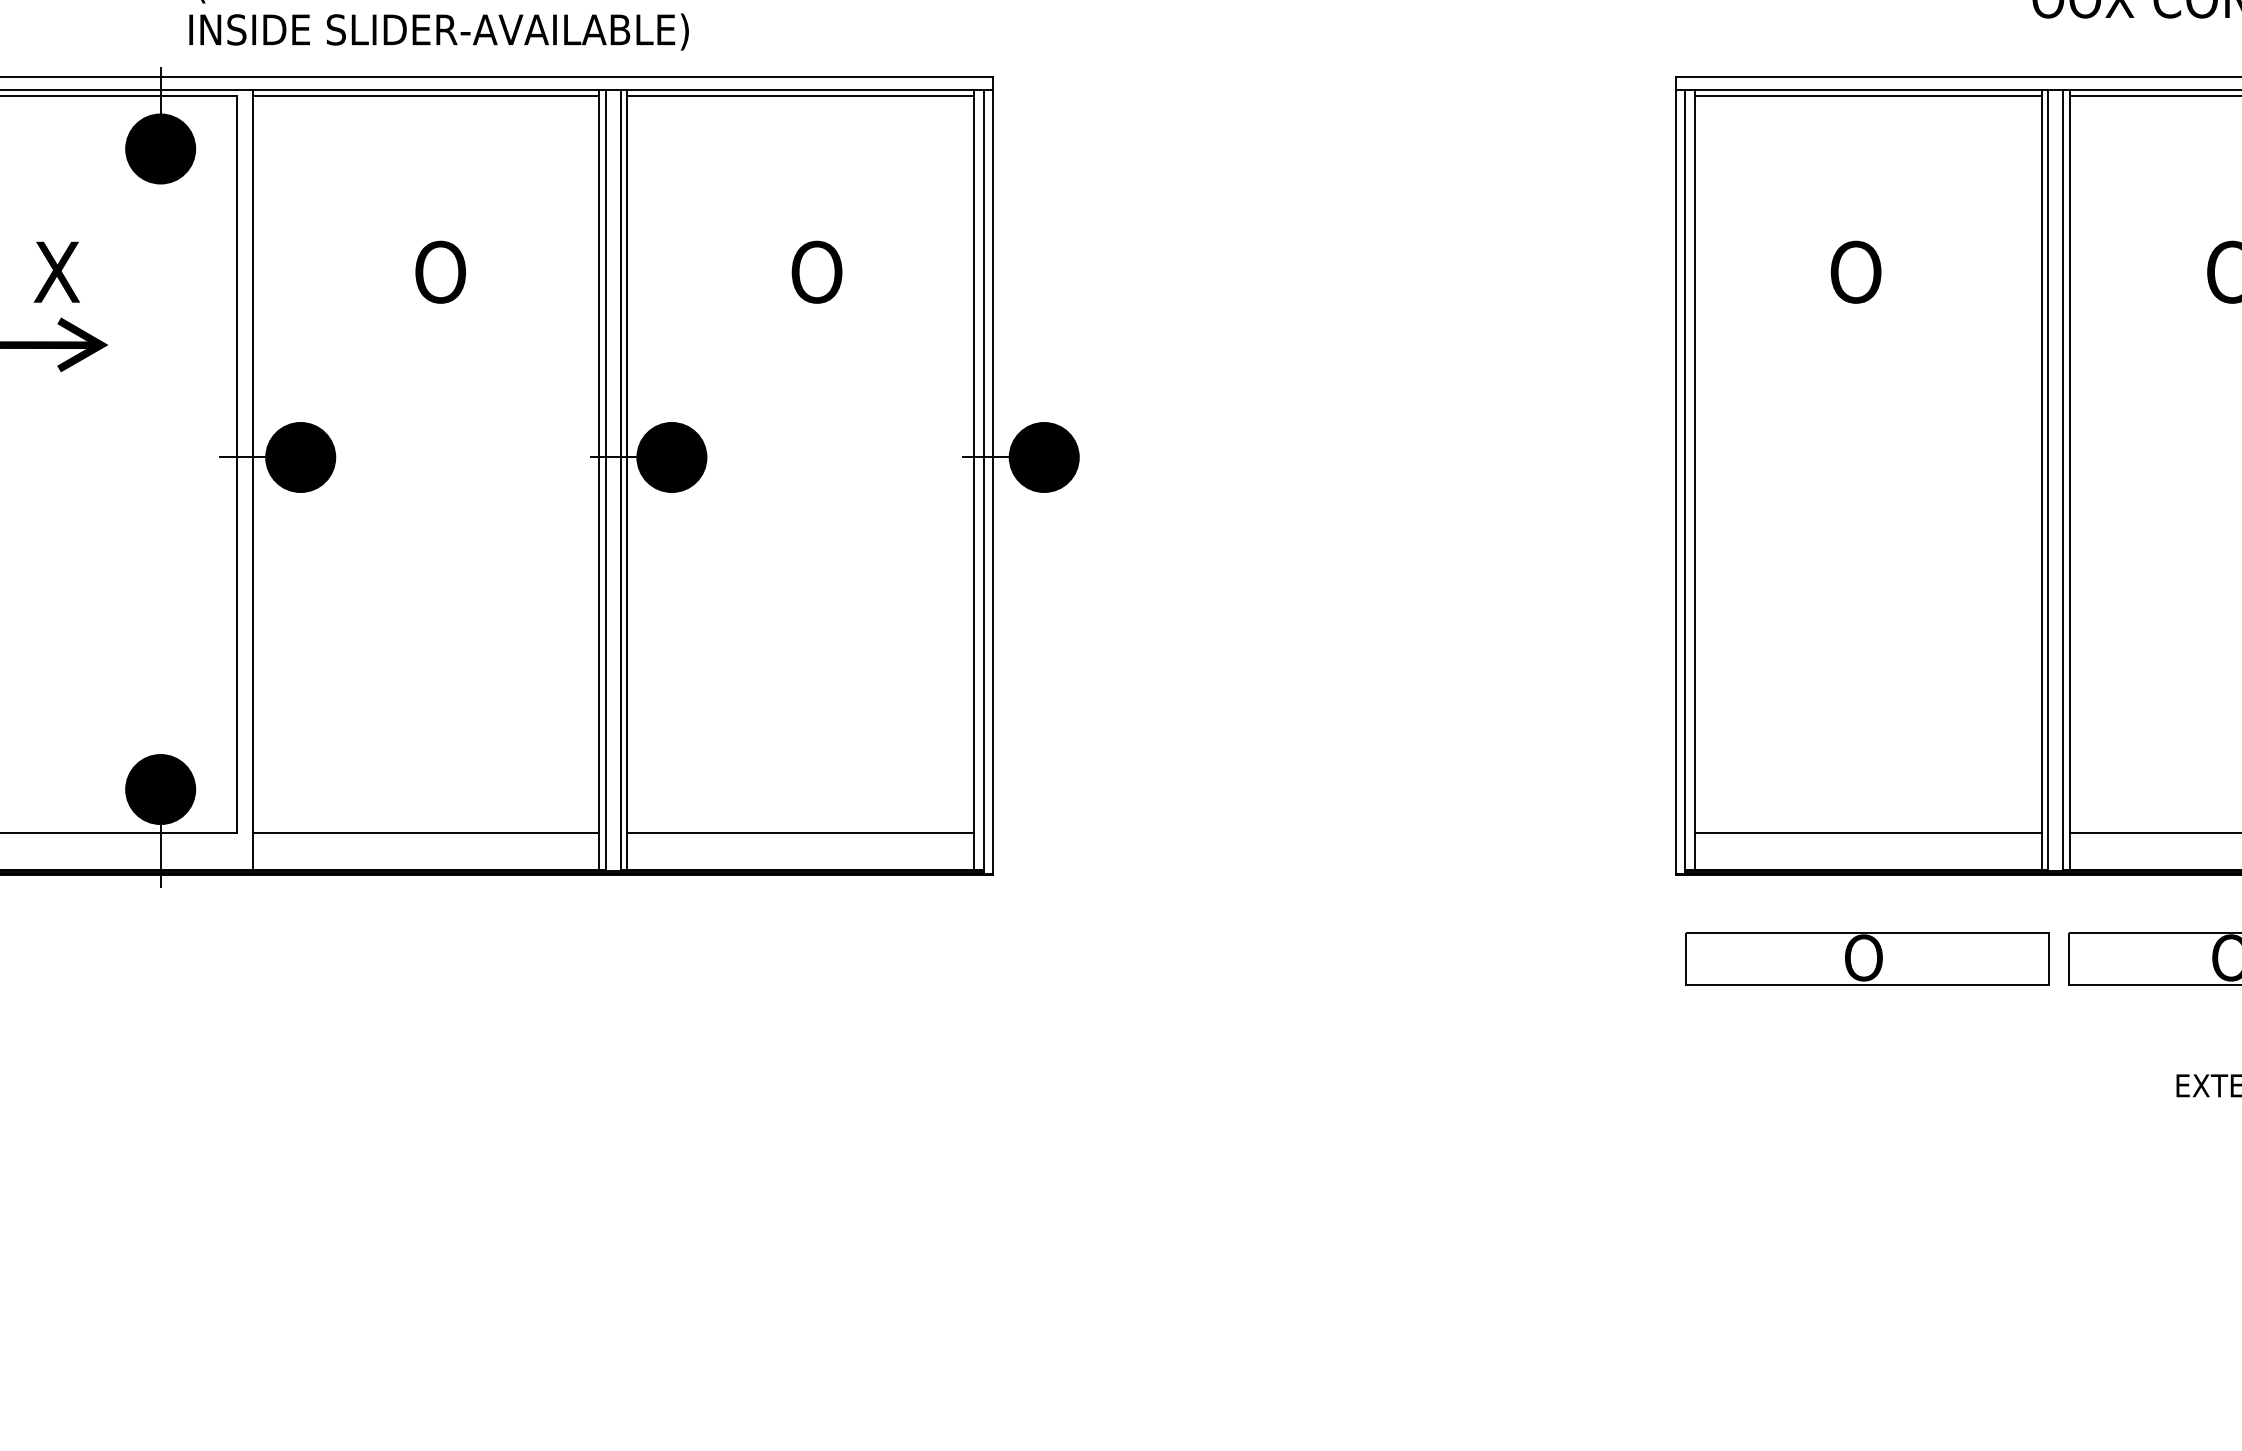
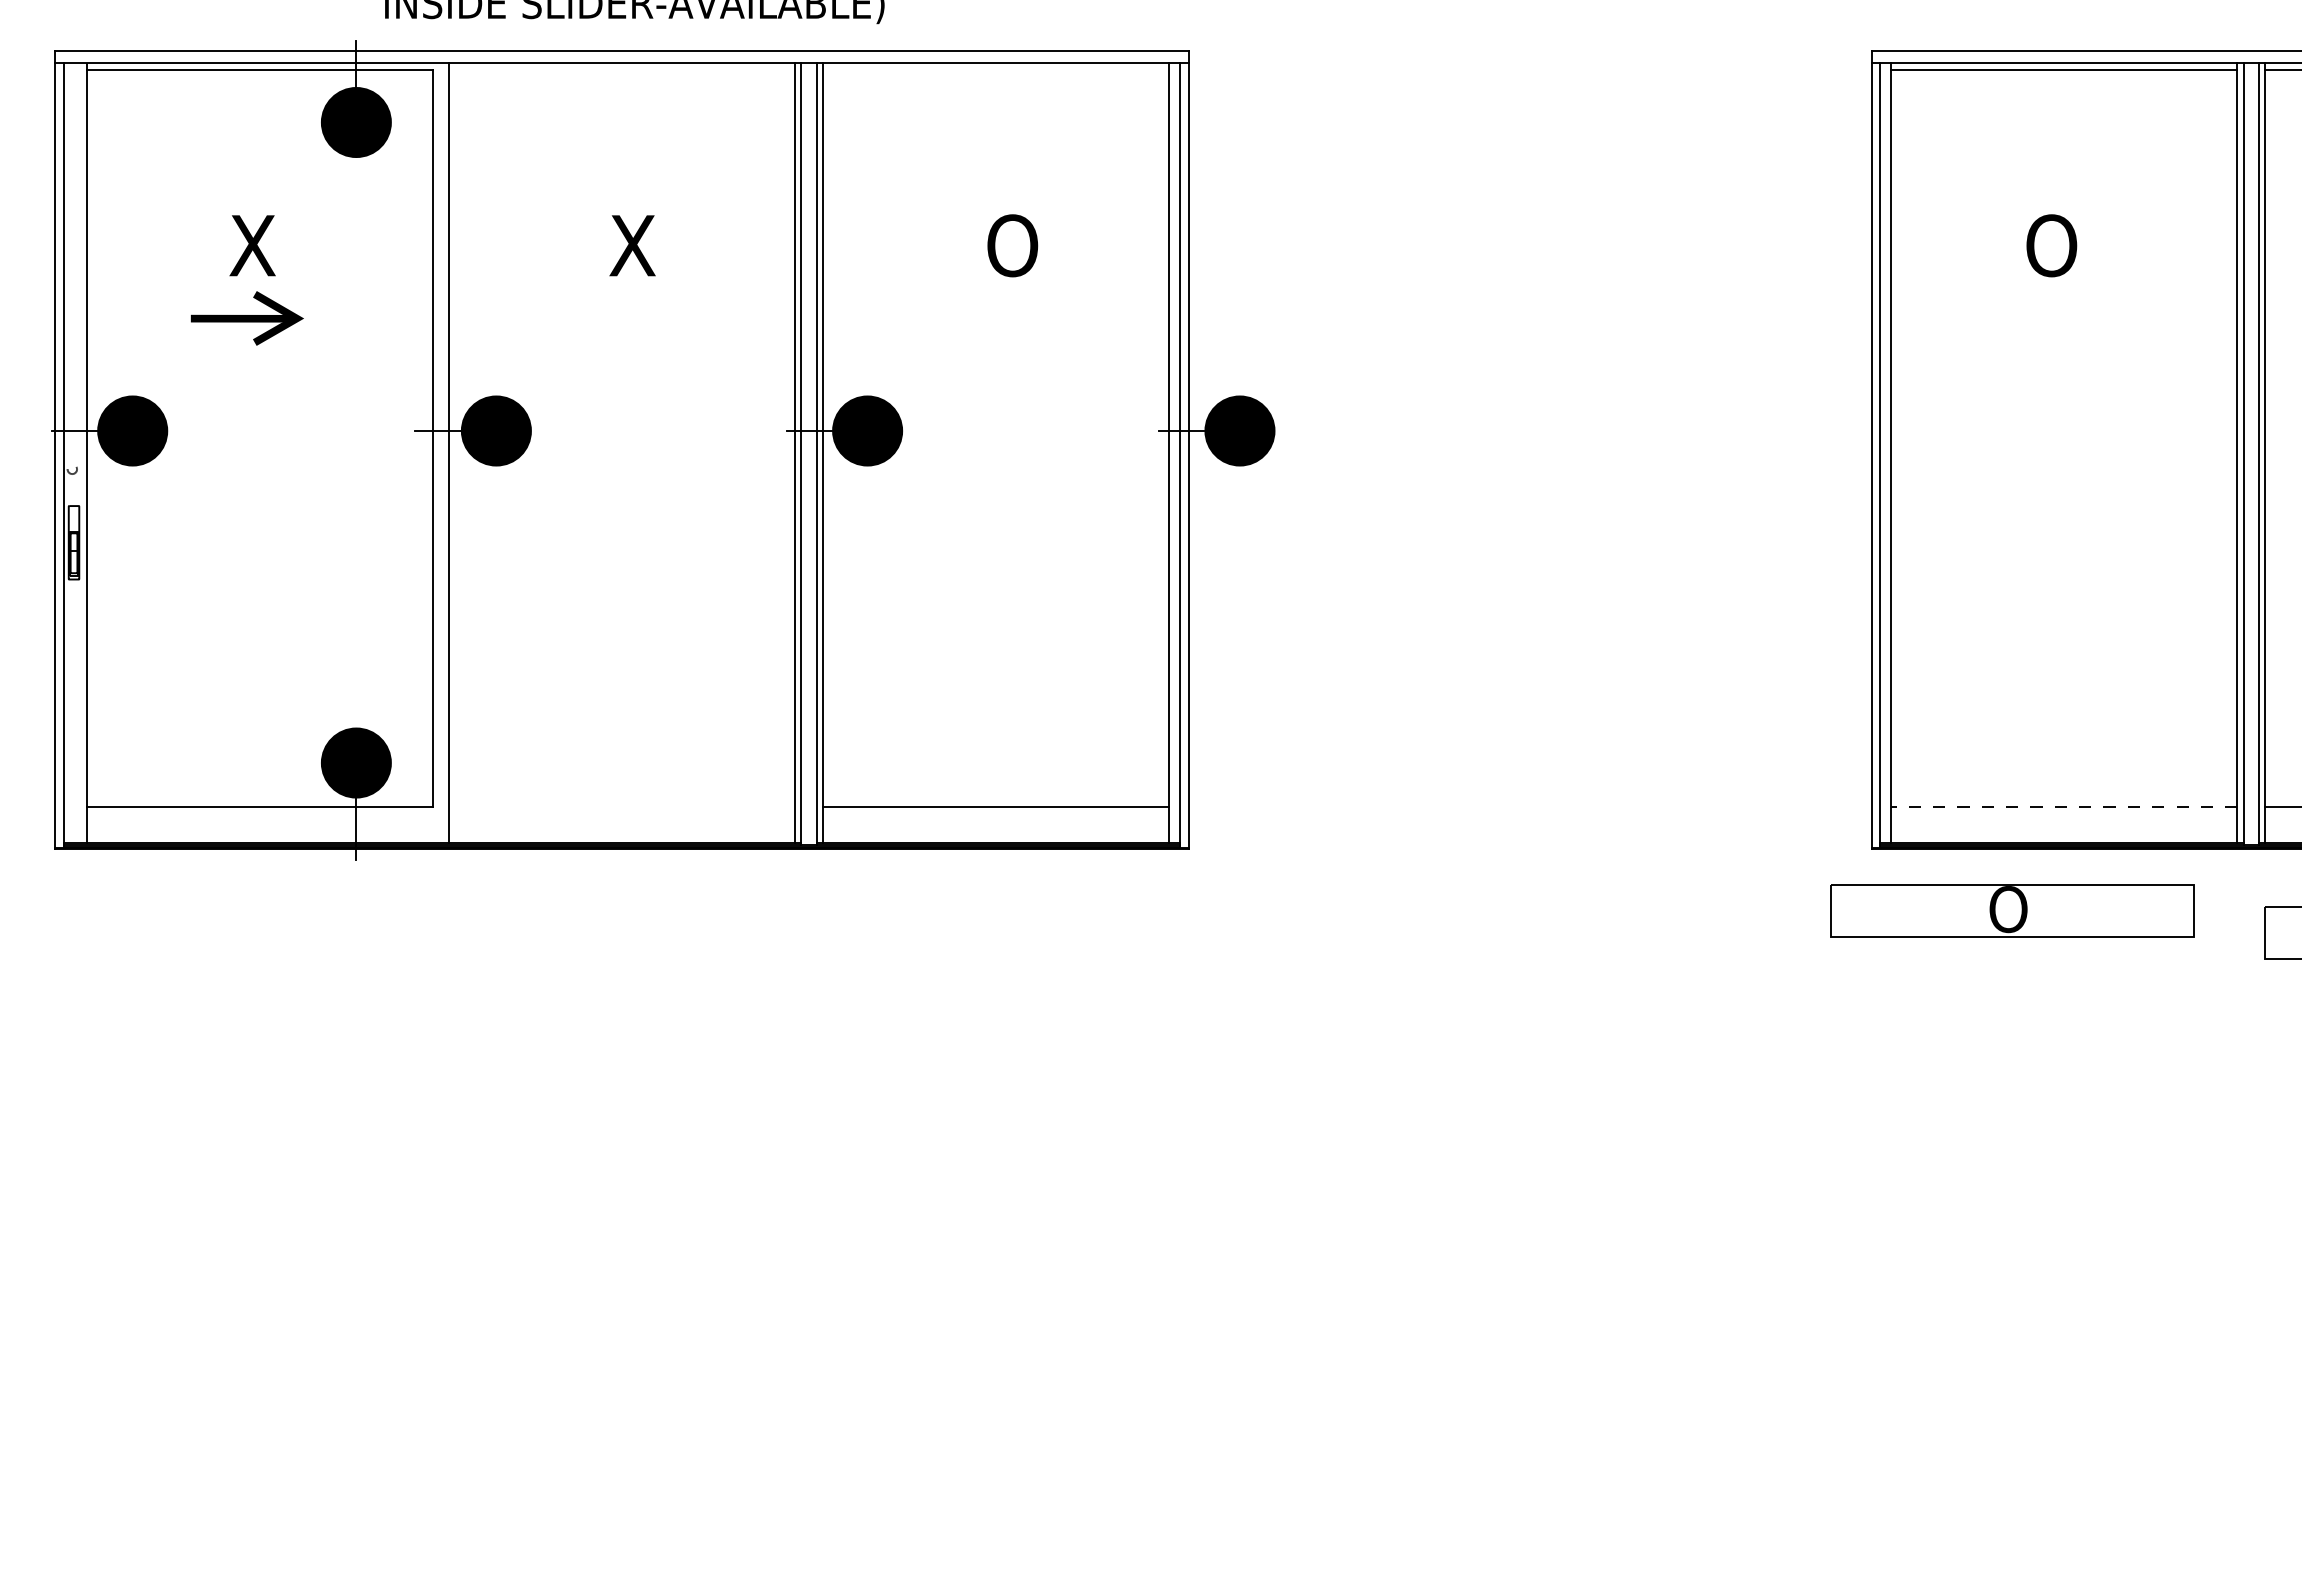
line: (425, 95) -> (621, 69), removed
line: (799, 95) -> (995, 69), removed
text: (439, 271) -> (635, 245), O -> X
line: (425, 832) -> (621, 806), removed
line: (1867, 832) -> (2063, 806), solid -> dashed
part: (1867, 958) -> (2012, 910), moved

